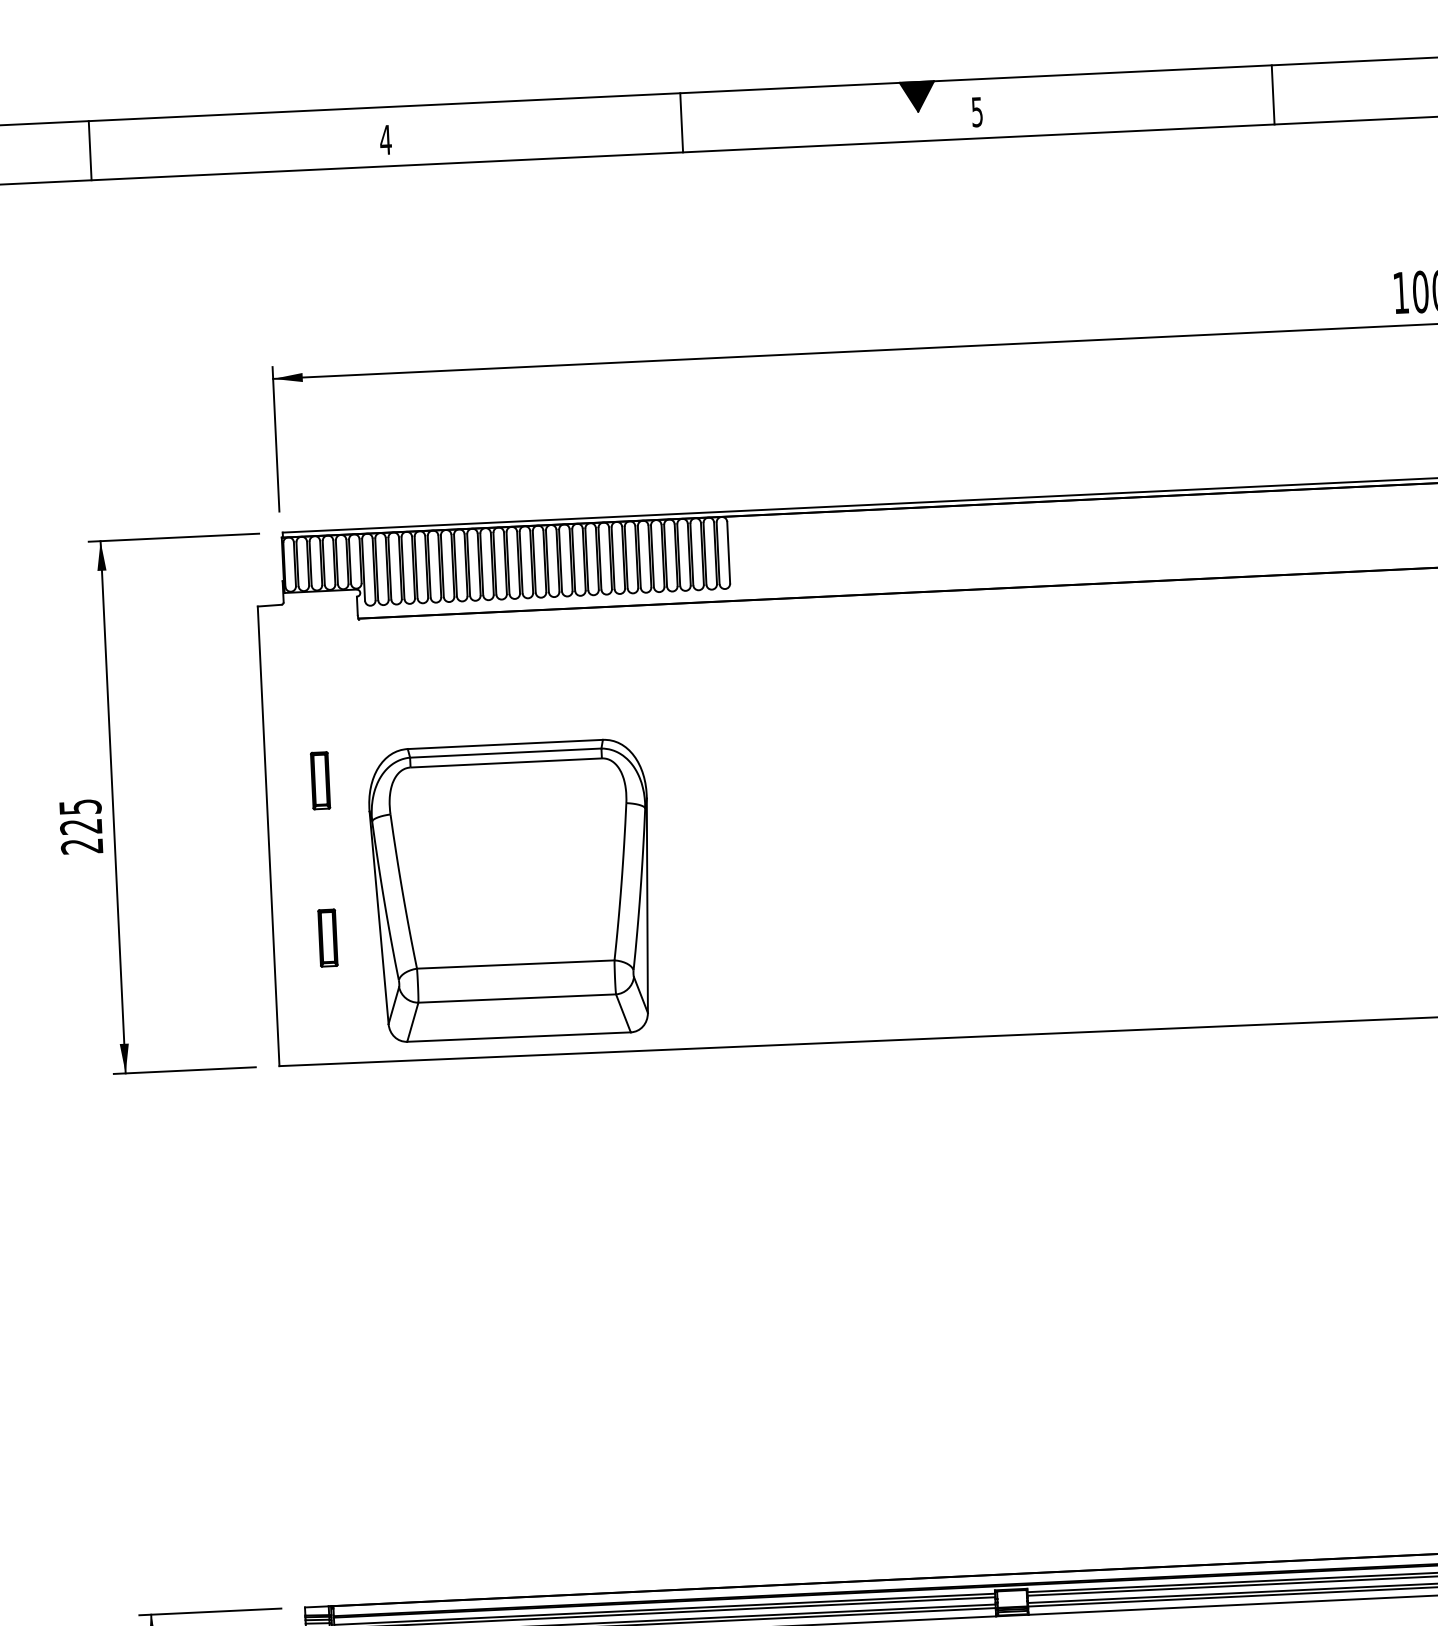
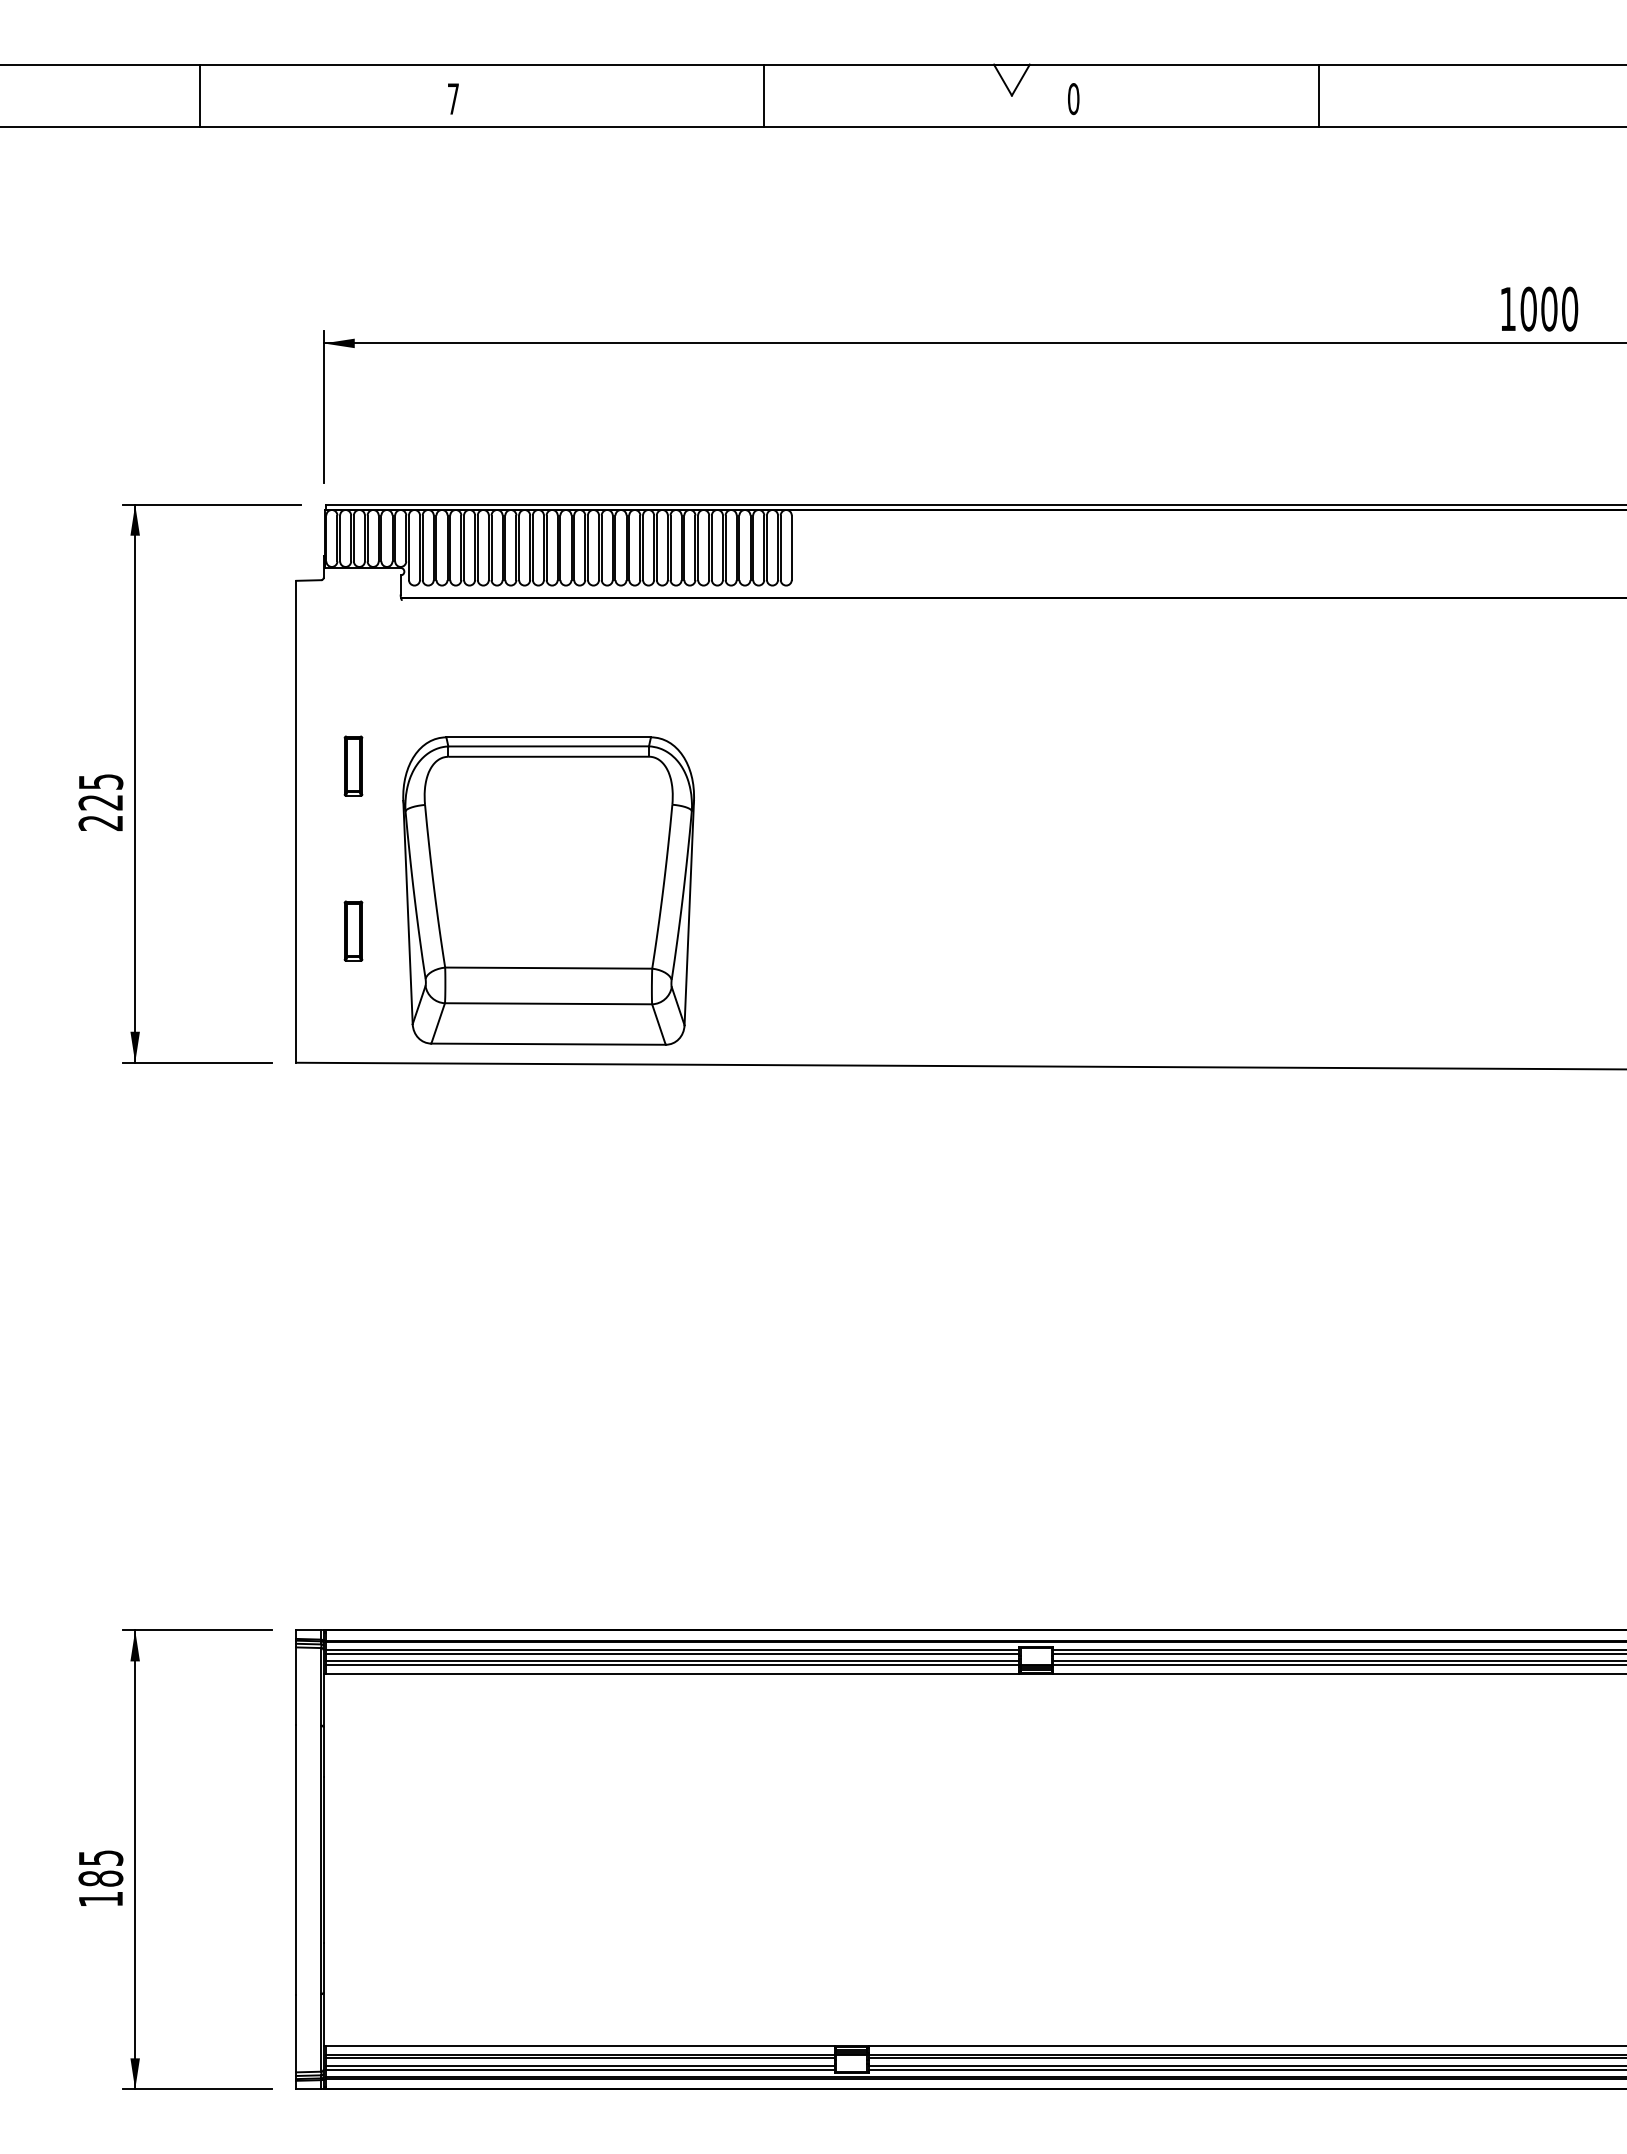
line: (1273, 94) -> (1319, 95), moved
fill: (917, 96) -> (1011, 79), removed
text: (977, 112) -> (1073, 99), 5 -> 0
text: (385, 139) -> (453, 98), 4 -> 7
line: (90, 150) -> (199, 95), moved

